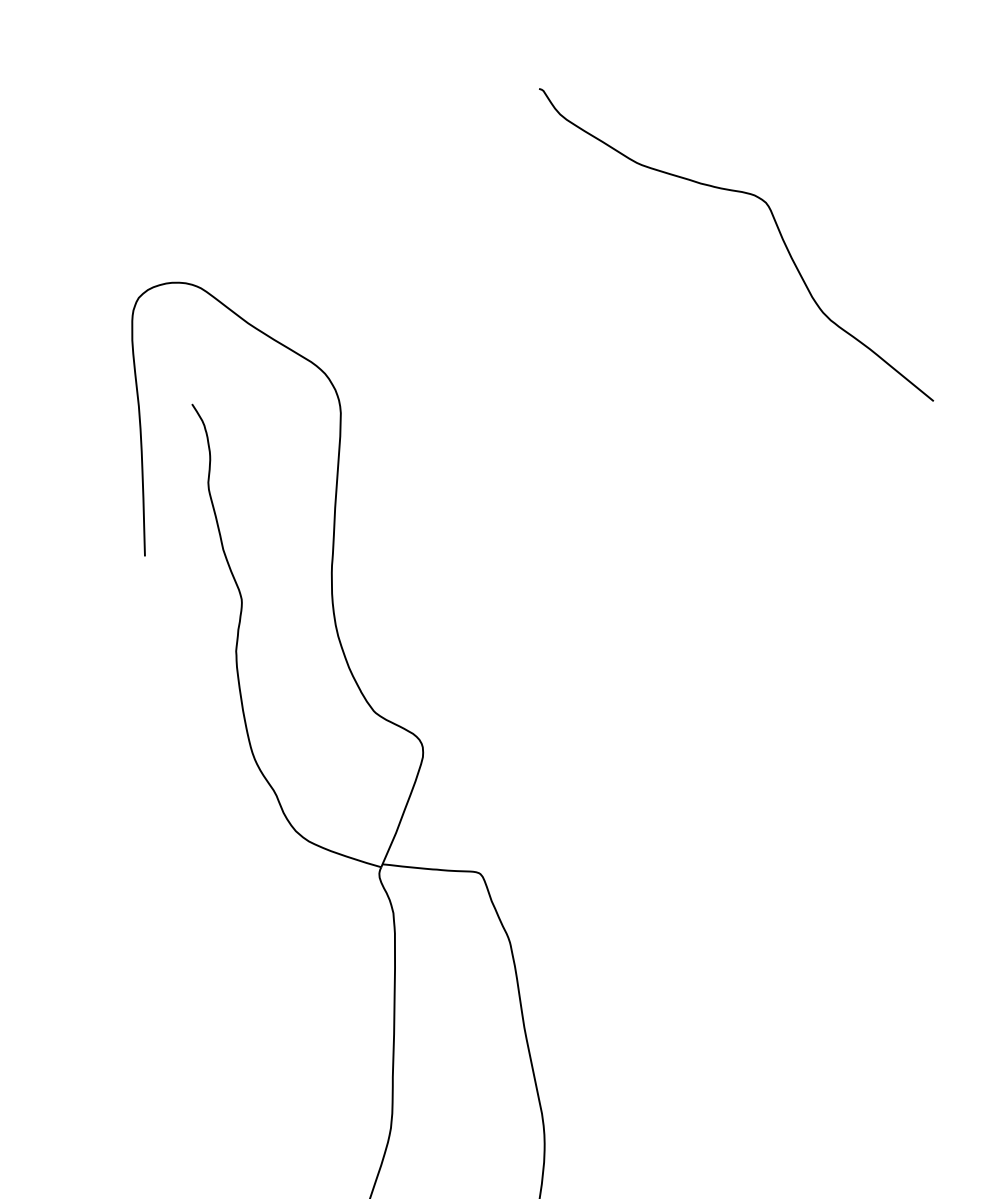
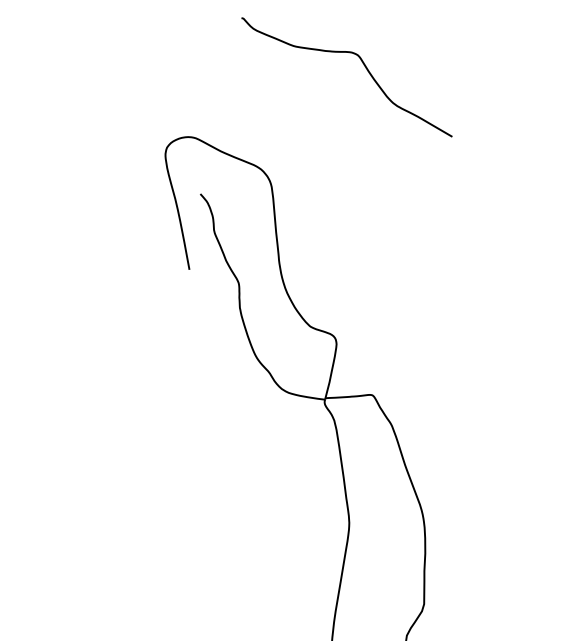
curve: (774, 225) -> (363, 65), moved

